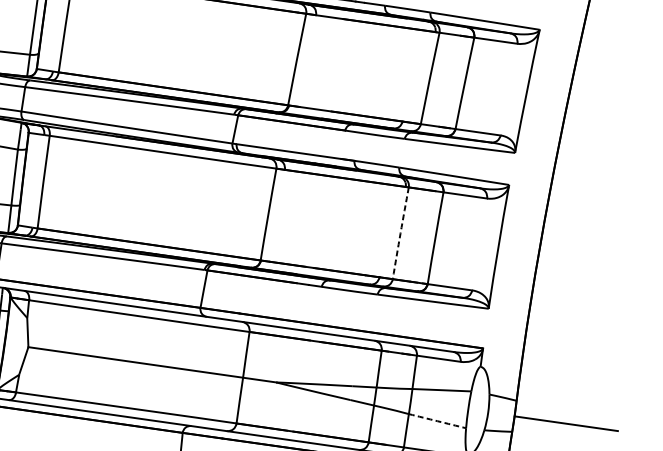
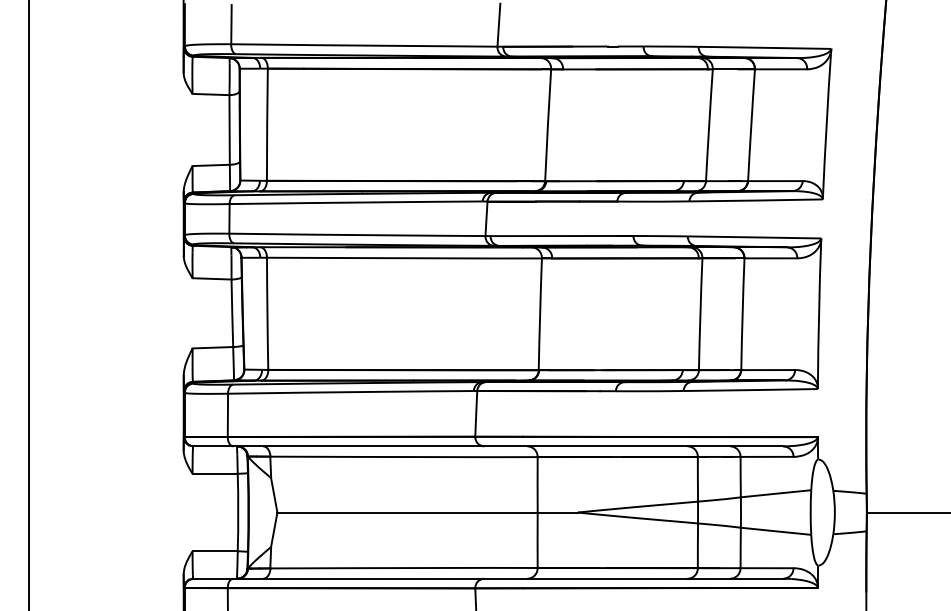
arc: (400, 233) -> (700, 314), dashed -> solid
arc: (437, 421) -> (776, 531), dashed -> solid

